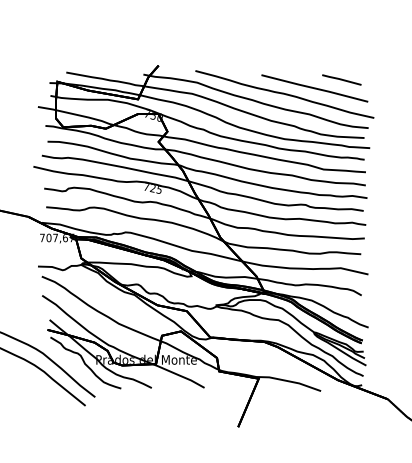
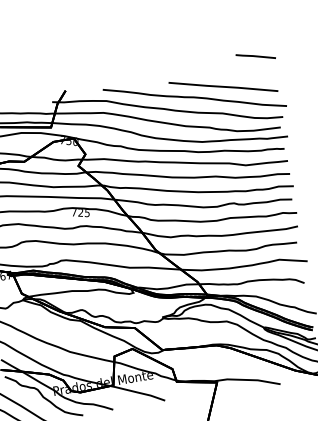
line: (341, 79) -> (255, 56), moved

